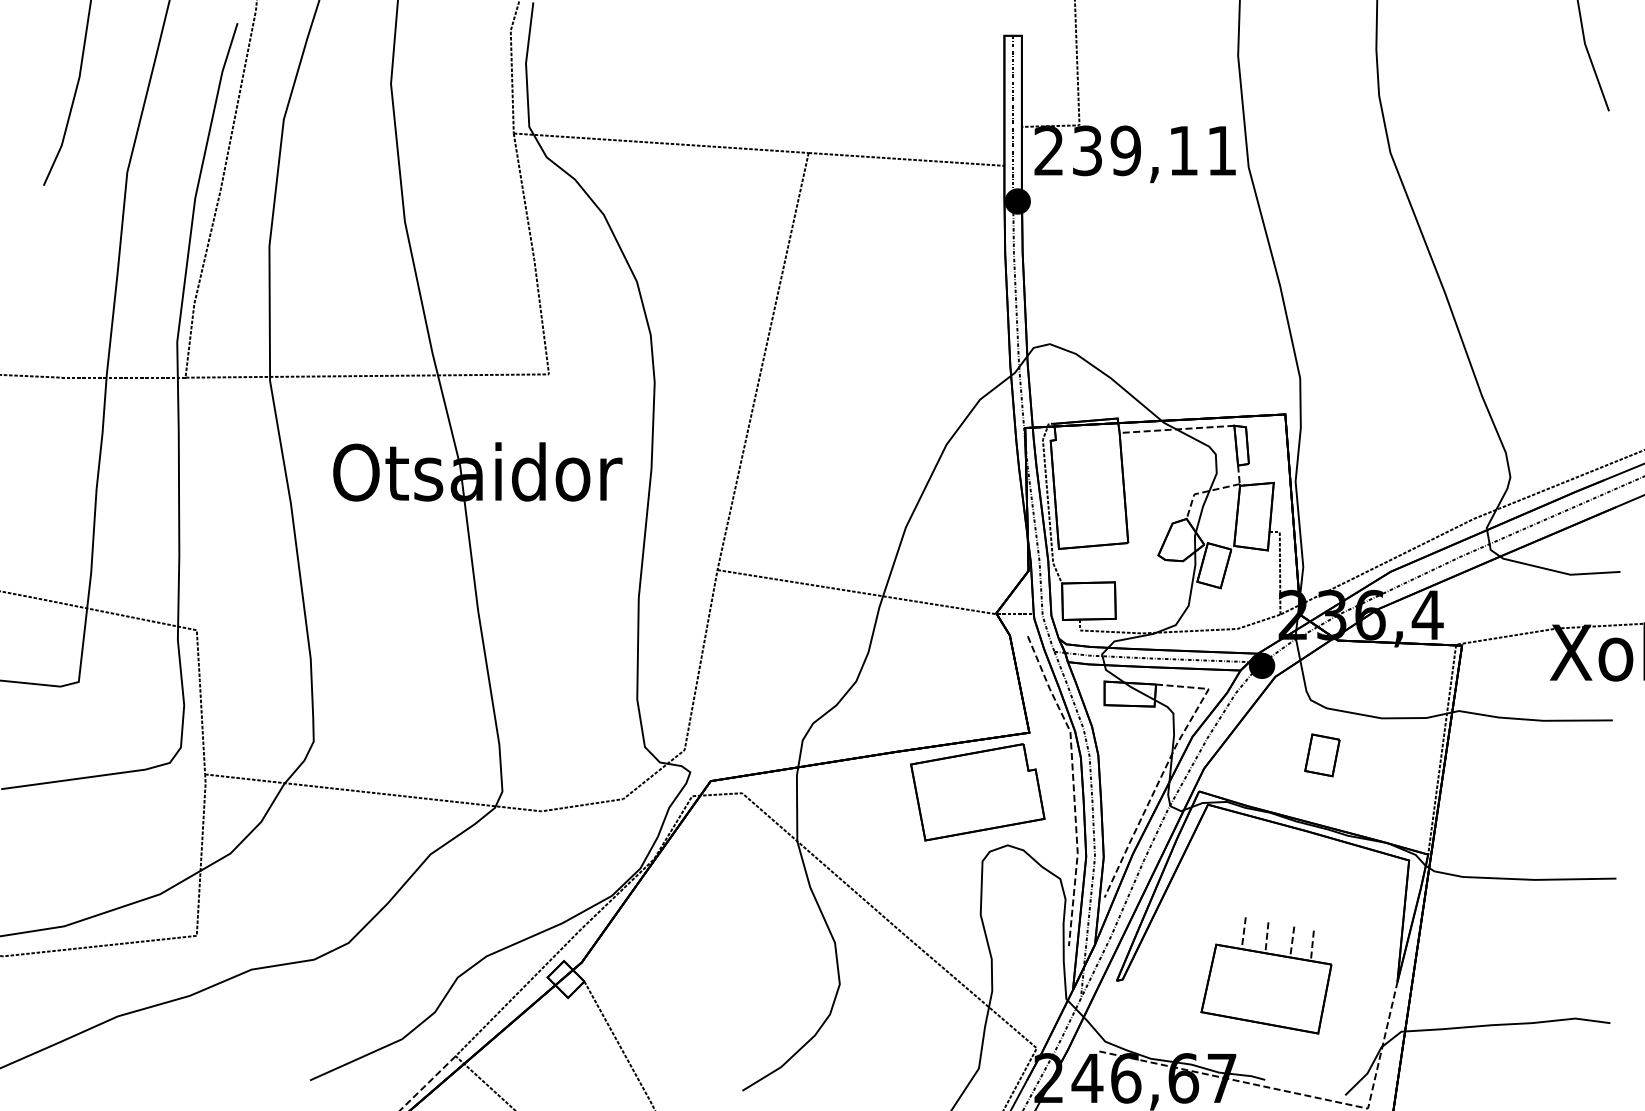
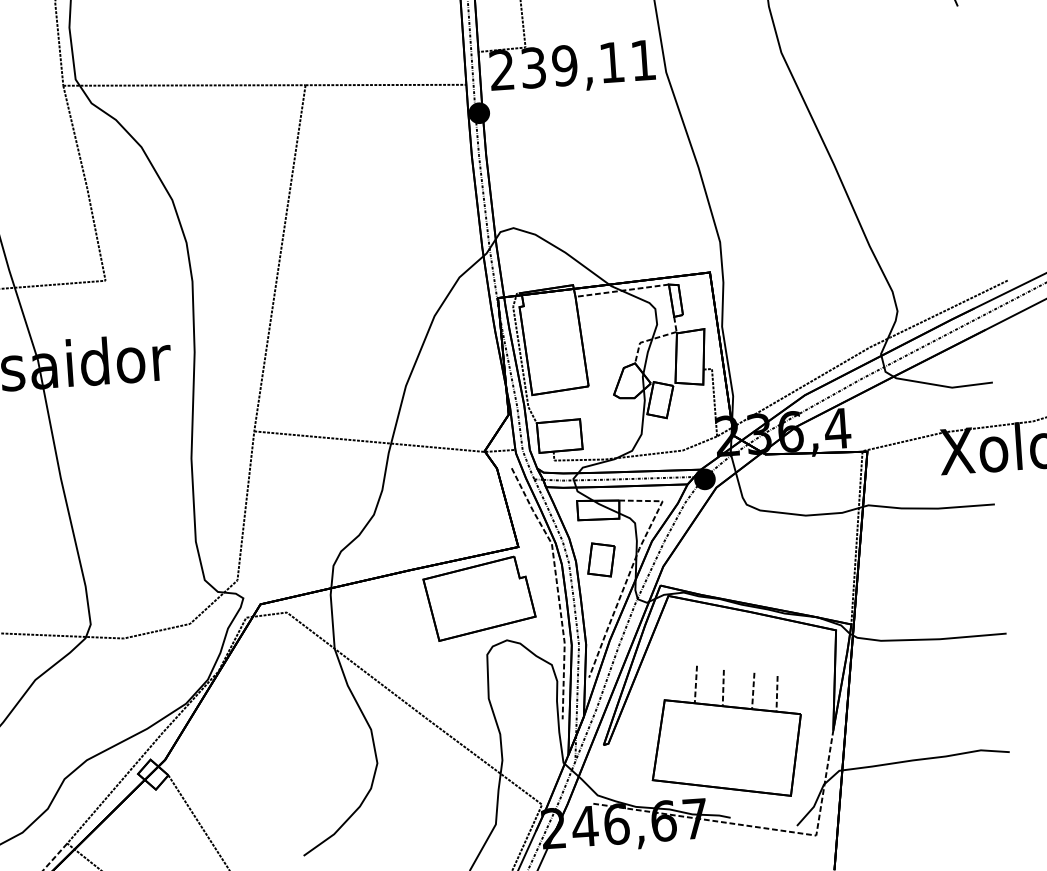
part: (1322, 755) -> (601, 560), moved
part: (1266, 975) -> (725, 732), size x1.43

